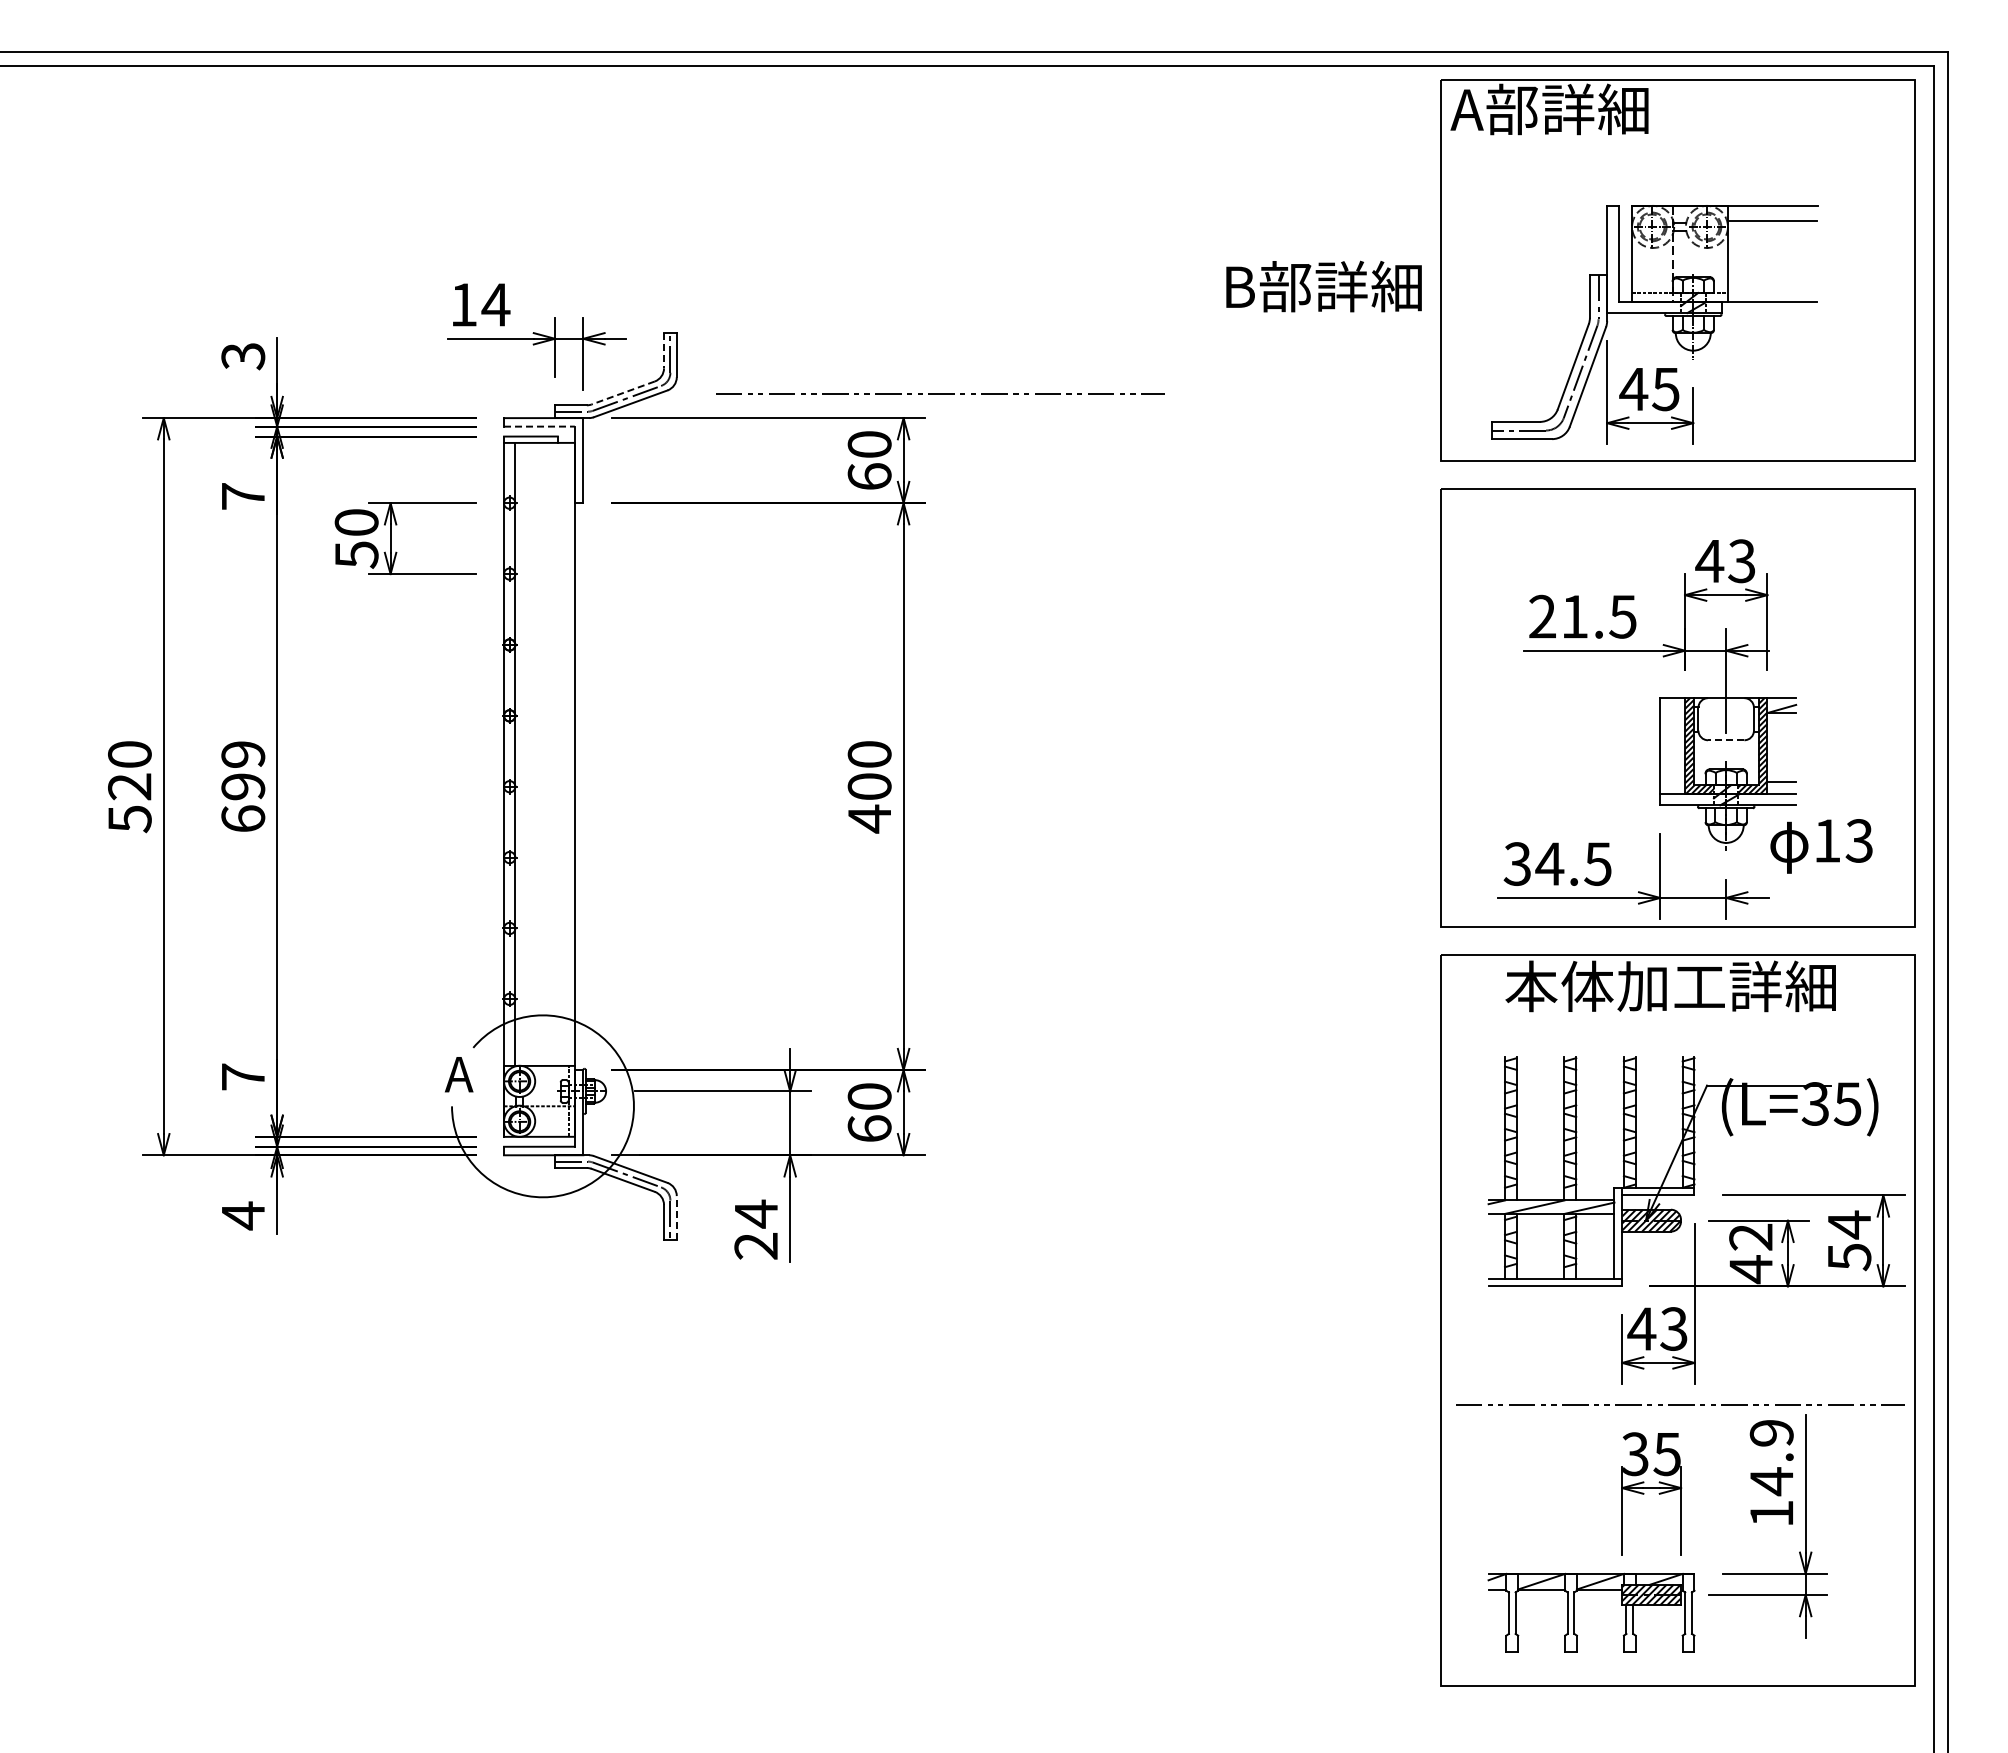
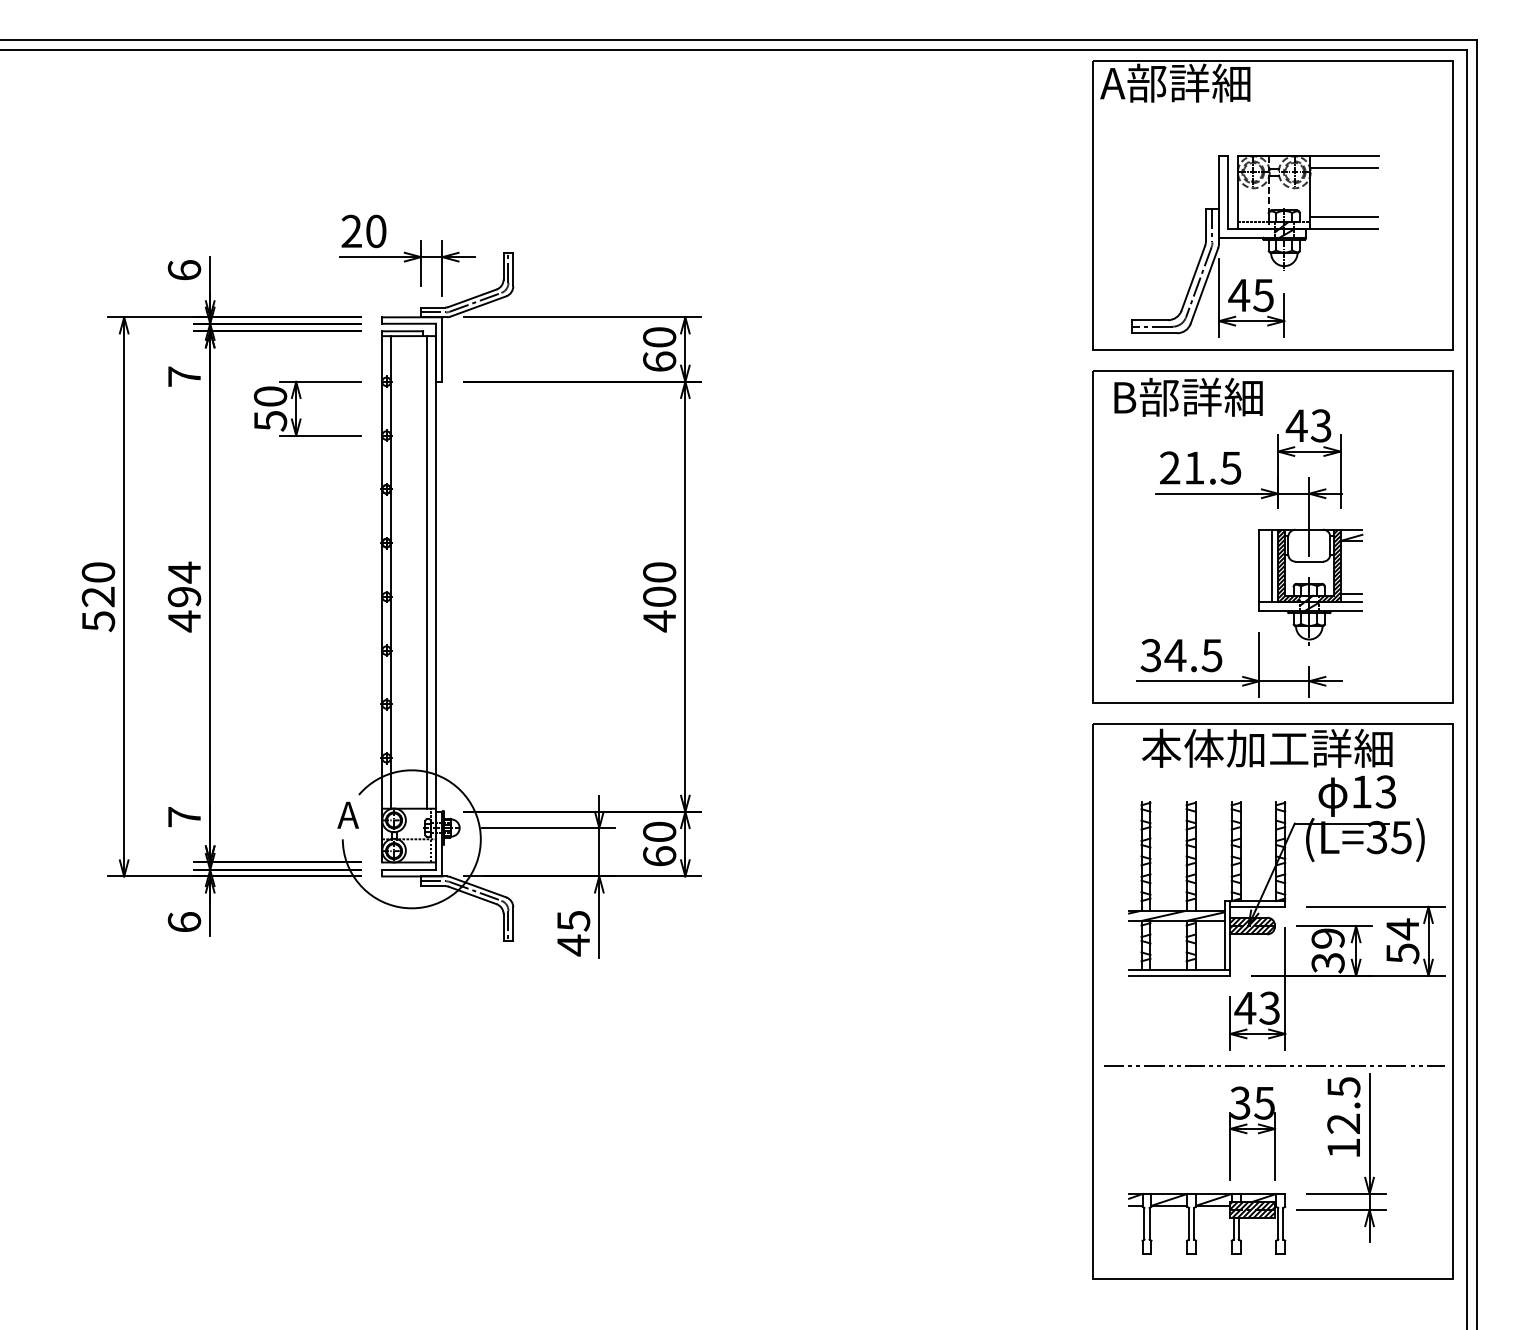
text: (1323, 286) -> (1188, 397), moved
line: (1771, 286) -> (1343, 217), added
text: (480, 304) -> (364, 231), 14 -> 20
line: (664, 350) -> (503, 266), dashed -> solid
text: (243, 356) -> (184, 270), 3 -> 6
line: (623, 393) -> (472, 298), dashed -> solid
line: (940, 393) -> (713, 298), removed
line: (539, 426) -> (409, 323), dashed -> solid
line: (1725, 740) -> (1308, 561), dashed -> solid
line: (1677, 745) -> (1272, 565), added
line: (563, 753) -> (427, 571), added
text: (243, 786) -> (184, 596), 699 -> 494
text: (1821, 846) -> (1357, 796), moved
text: (243, 1215) -> (184, 922), 4 -> 6
line: (676, 1217) -> (513, 923), dashed -> solid
text: (756, 1229) -> (573, 932), 24 -> 45
text: (1751, 1253) -> (1328, 950), 42 -> 39
text: (1771, 1458) -> (1343, 1106), 14.9 -> 12.5

